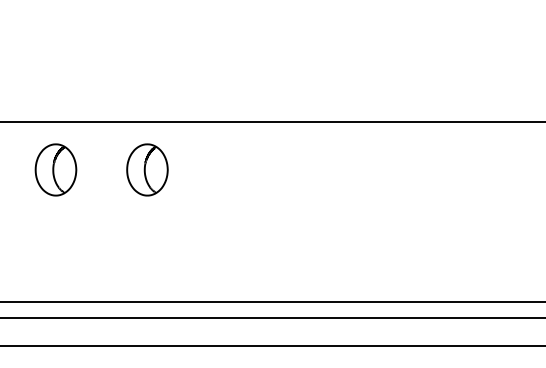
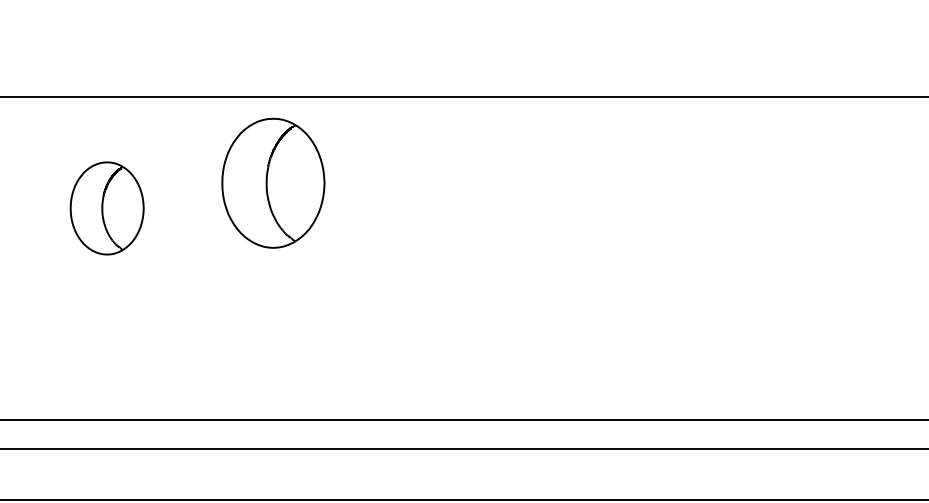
part: (55, 169) -> (106, 207), moved
part: (147, 169) -> (273, 182), size x1.4

